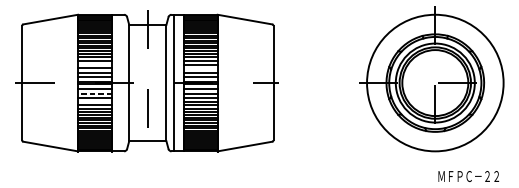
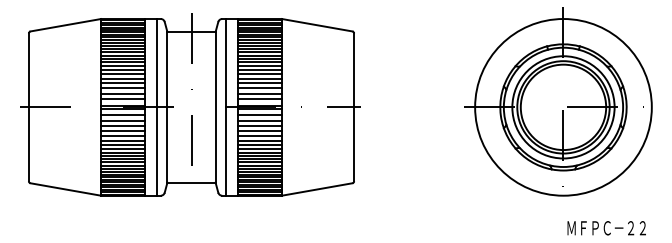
line: (95, 64) -> (123, 83), added
line: (200, 68) -> (259, 88), added
line: (121, 83) -> (157, 107), added
line: (94, 93) -> (122, 120), dashed -> solid
line: (95, 101) -> (123, 131), added

